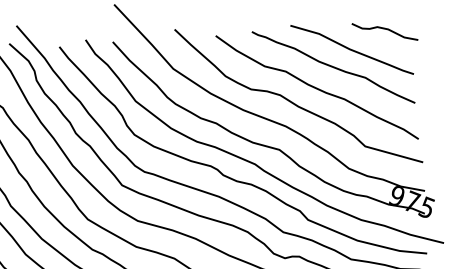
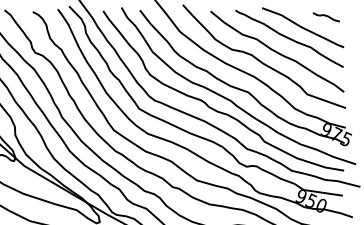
part: (385, 32) -> (326, 17), size x0.6

